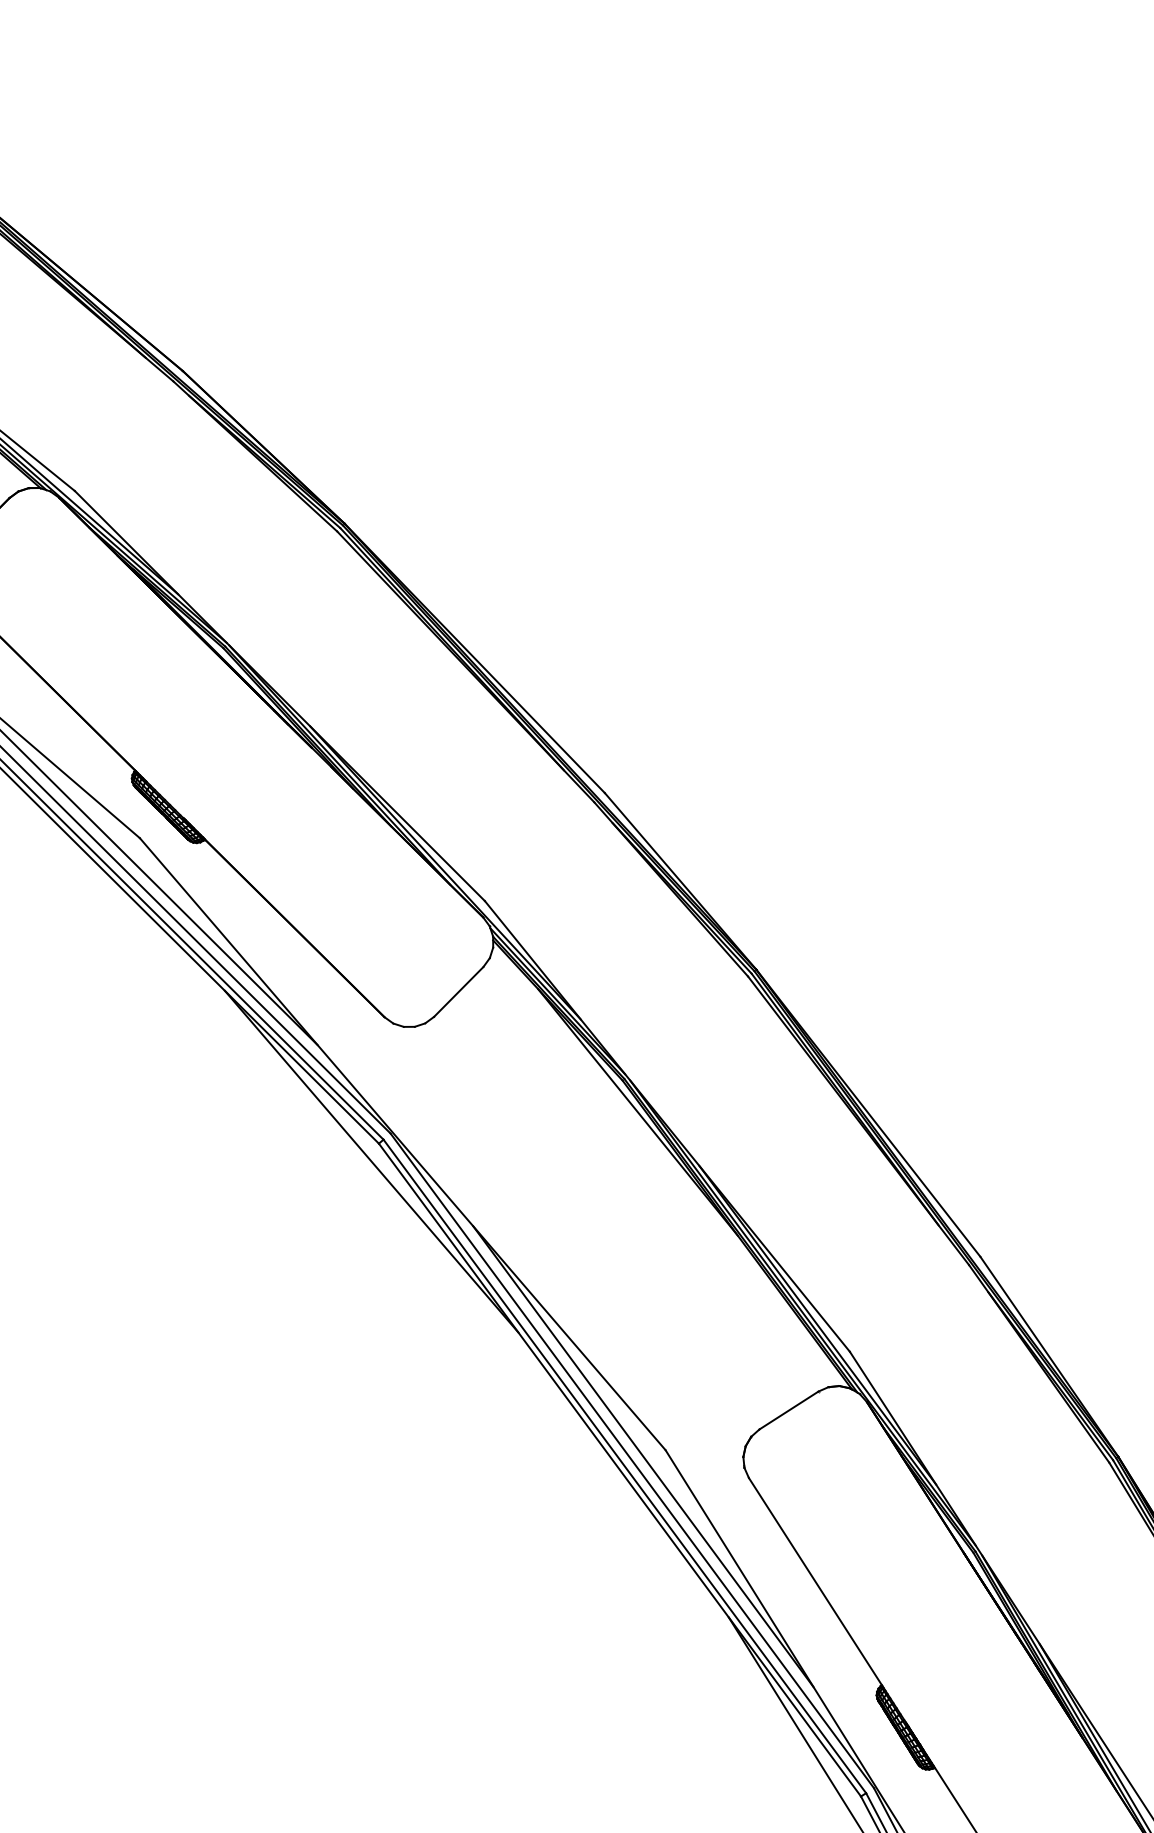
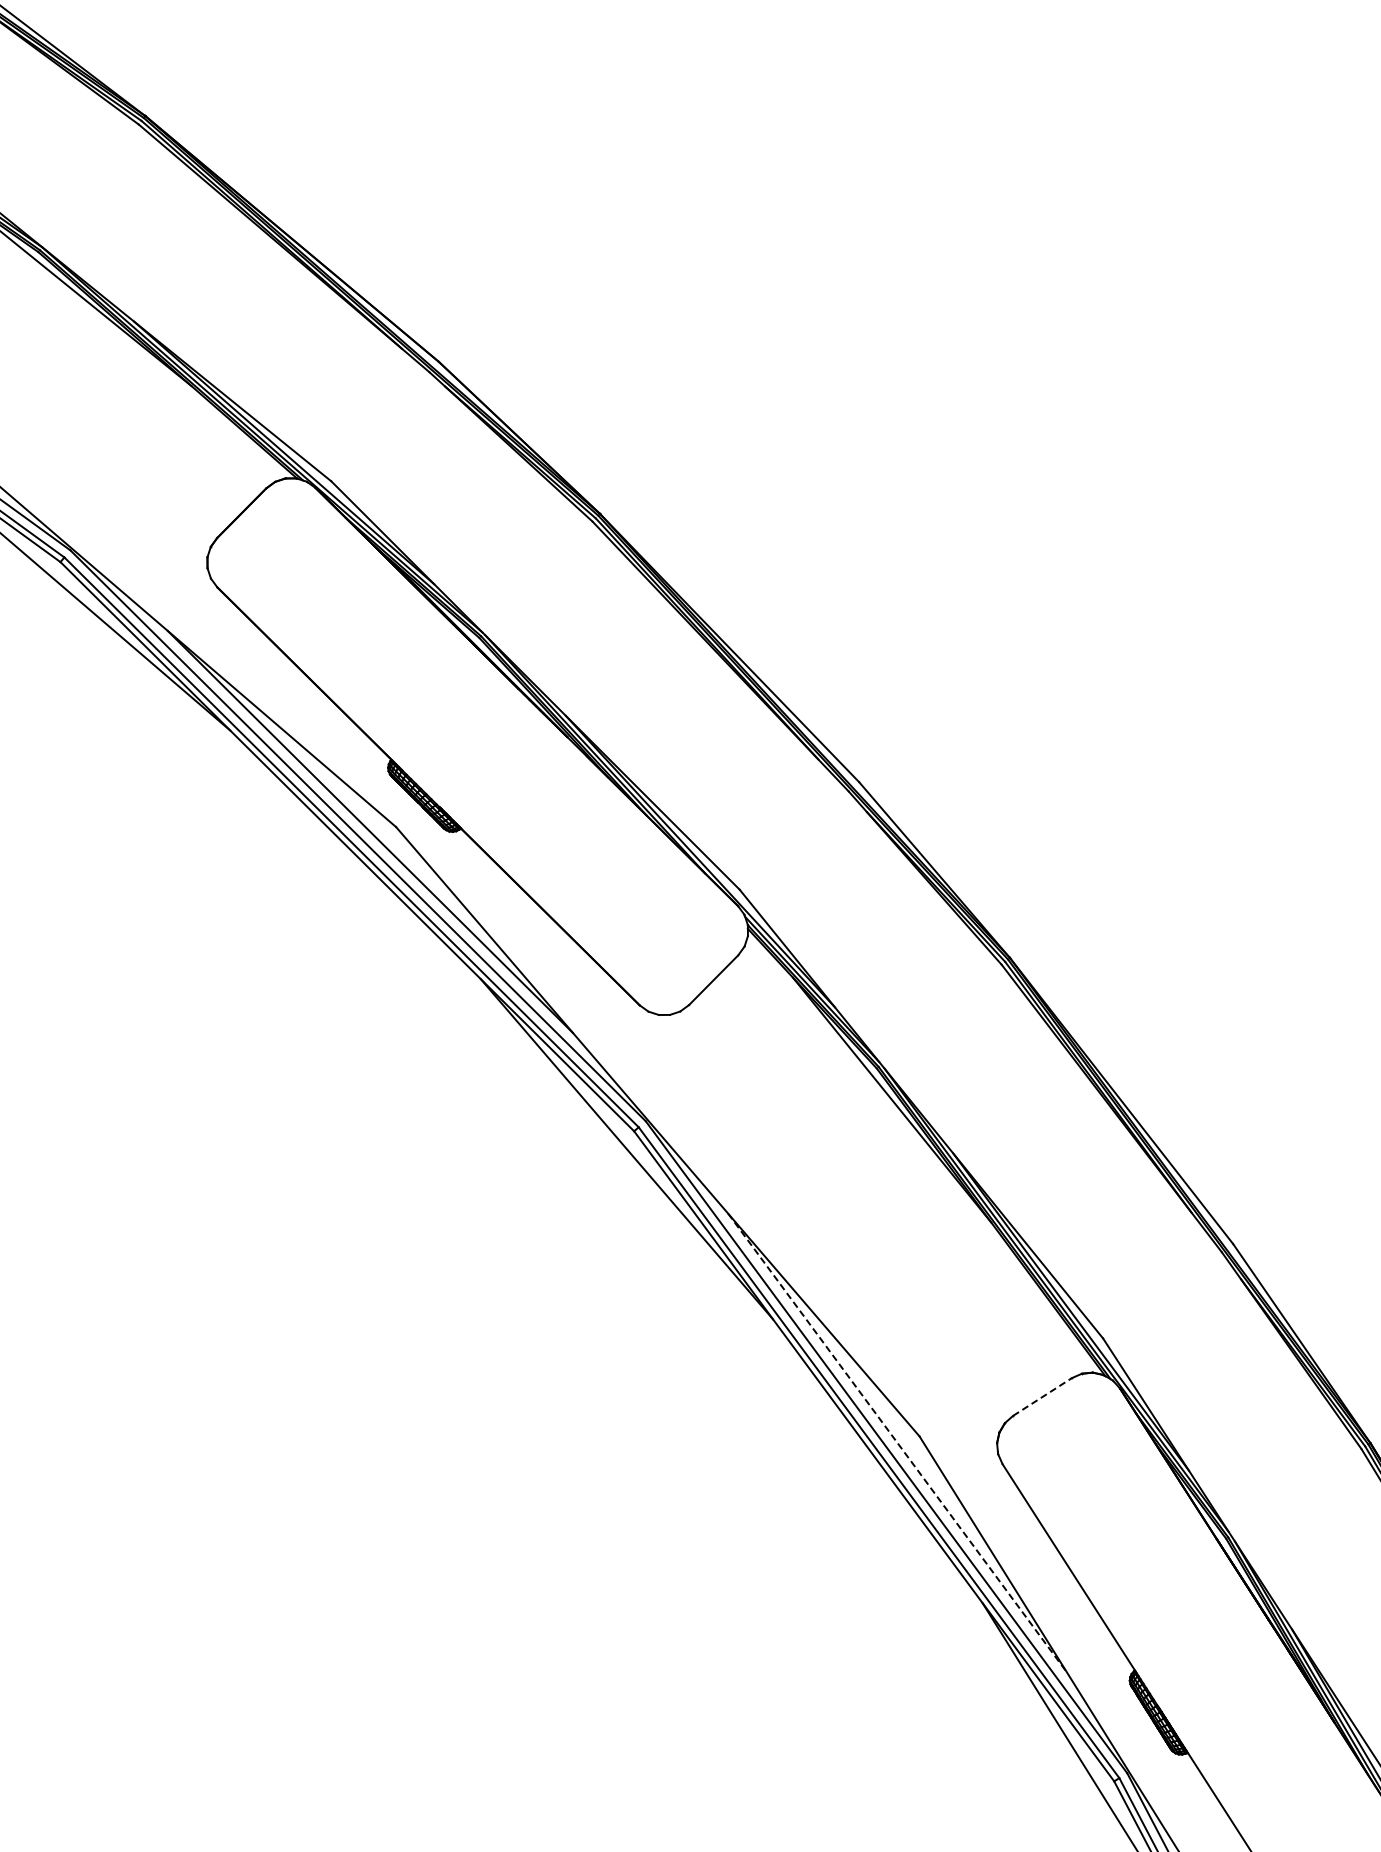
line: (788, 1410) -> (1042, 1397), solid -> dashed
line: (643, 1457) -> (897, 1443), solid -> dashed

